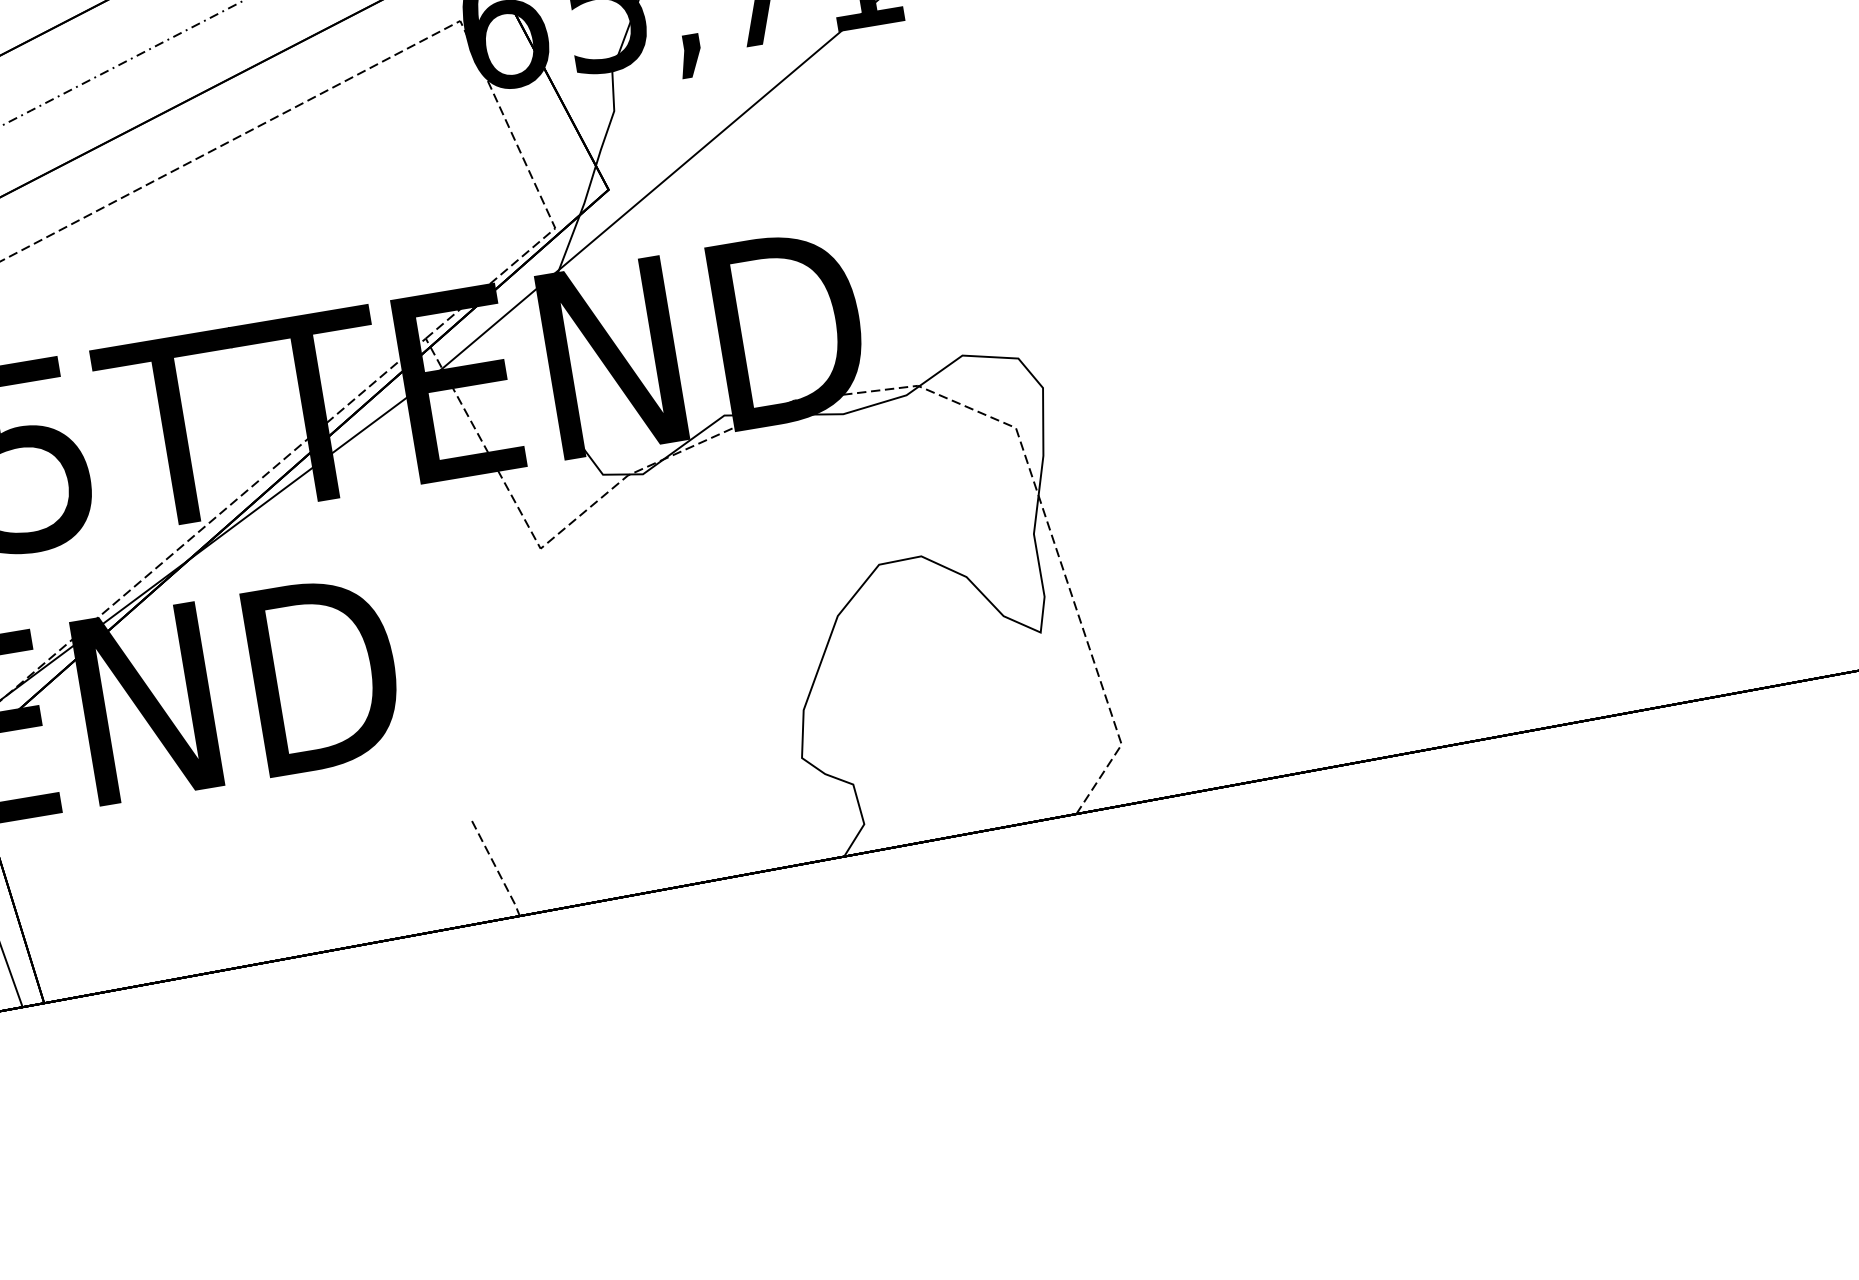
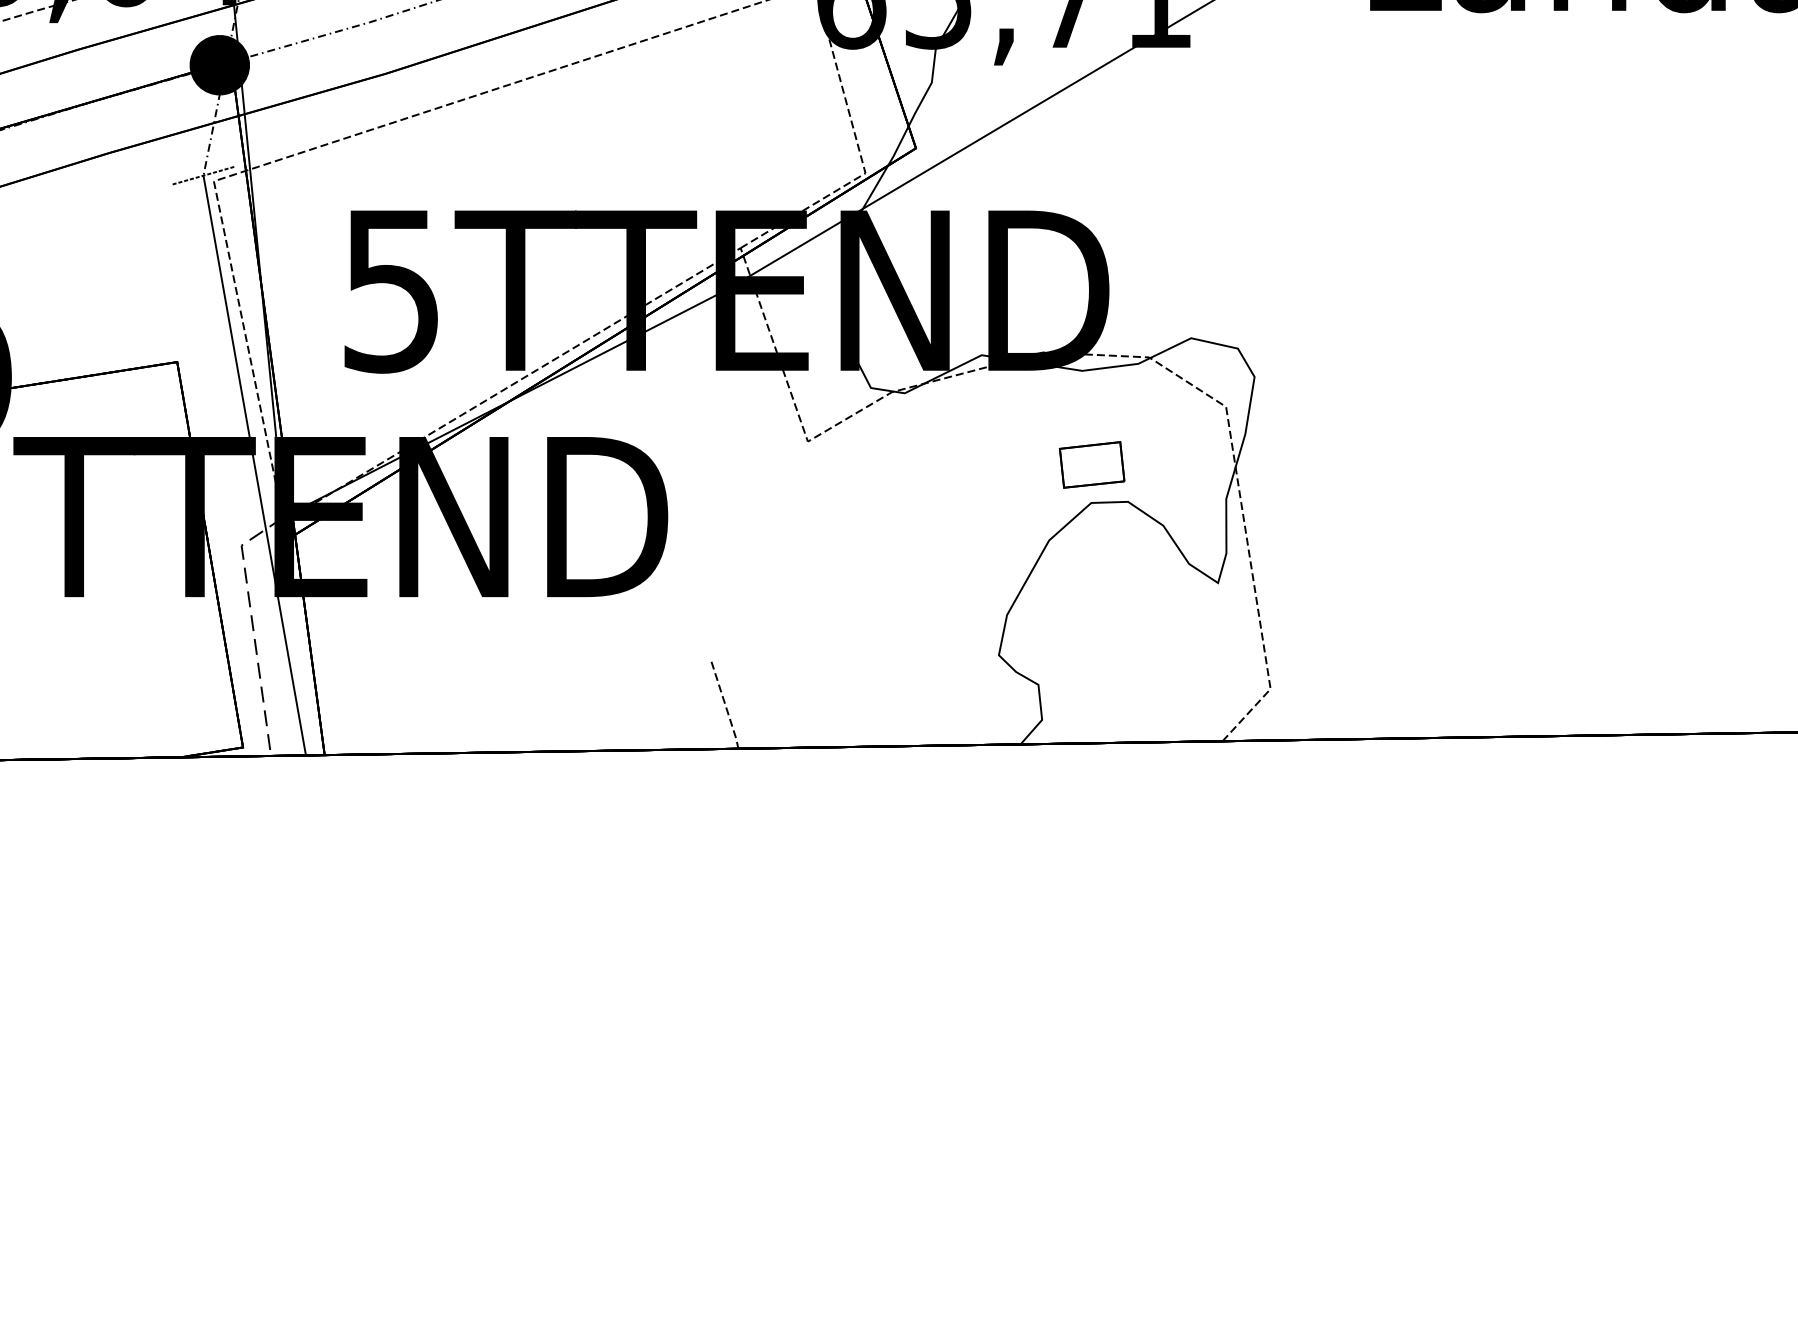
part: (871, 520) -> (1091, 464), added

